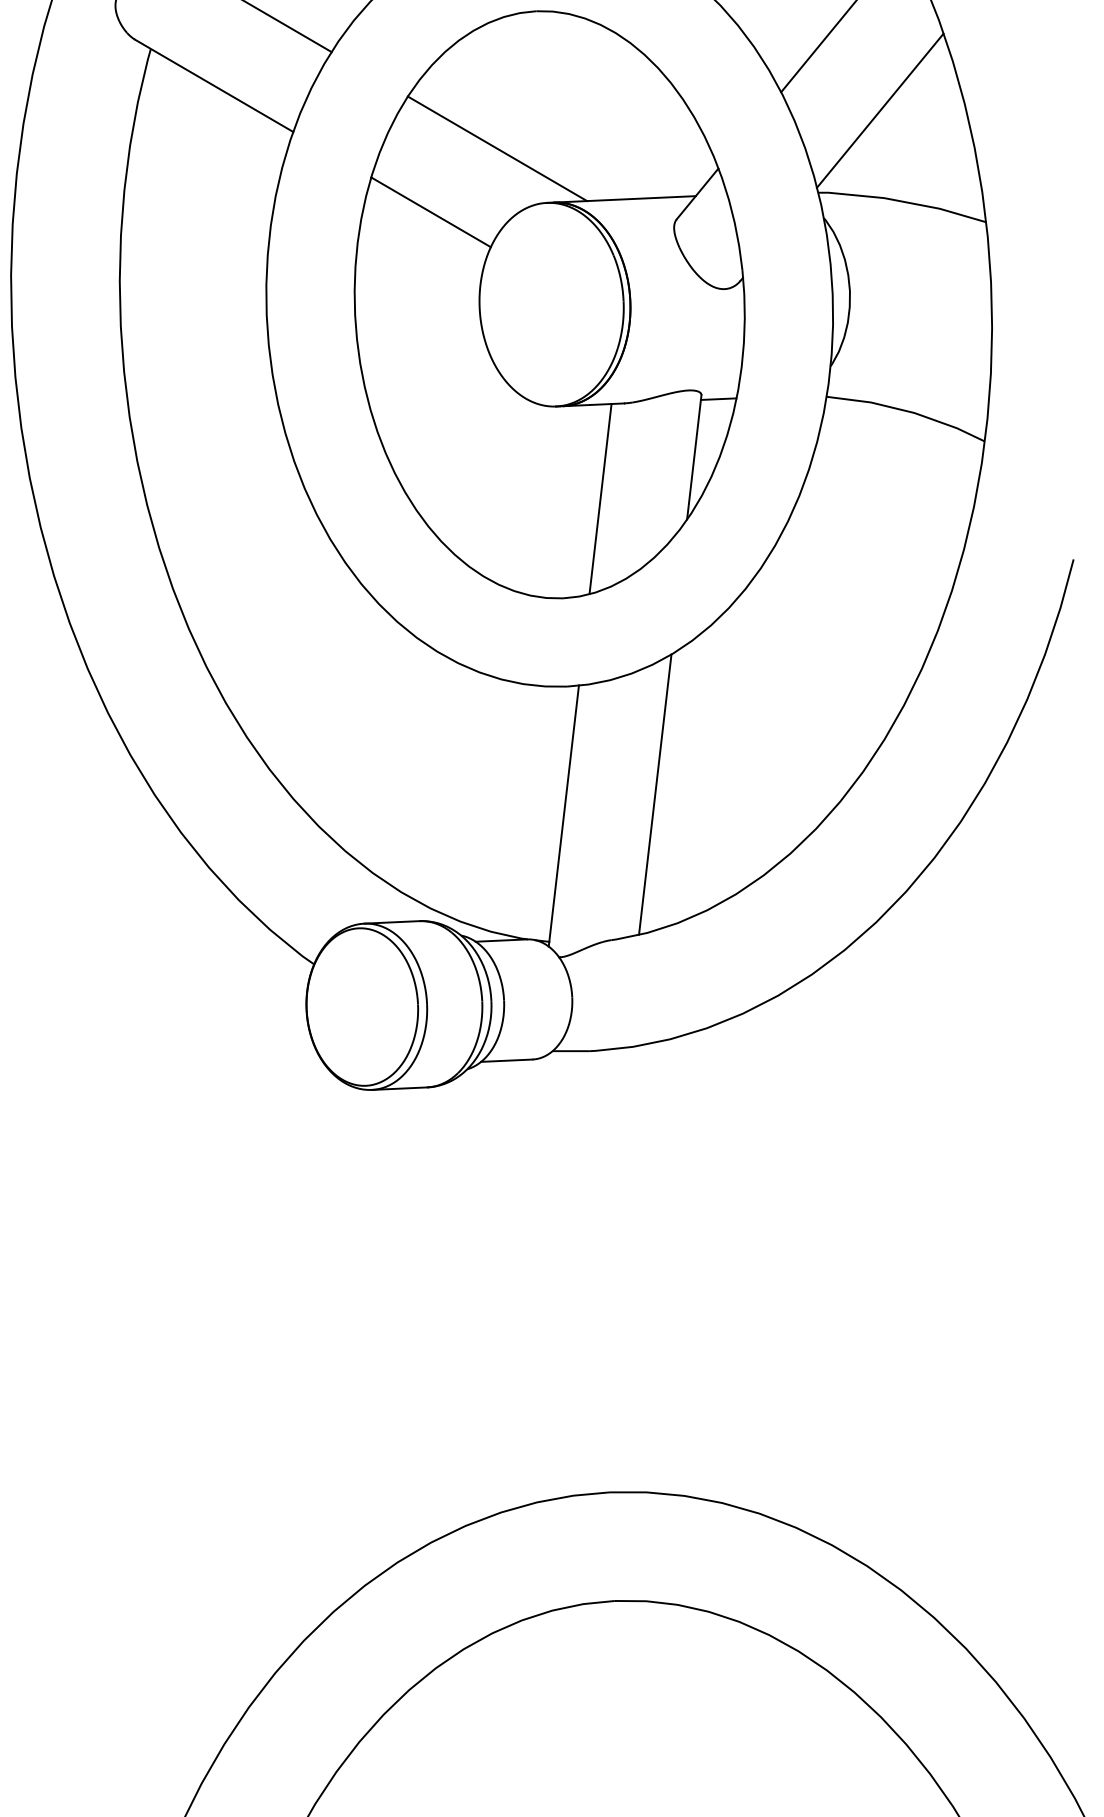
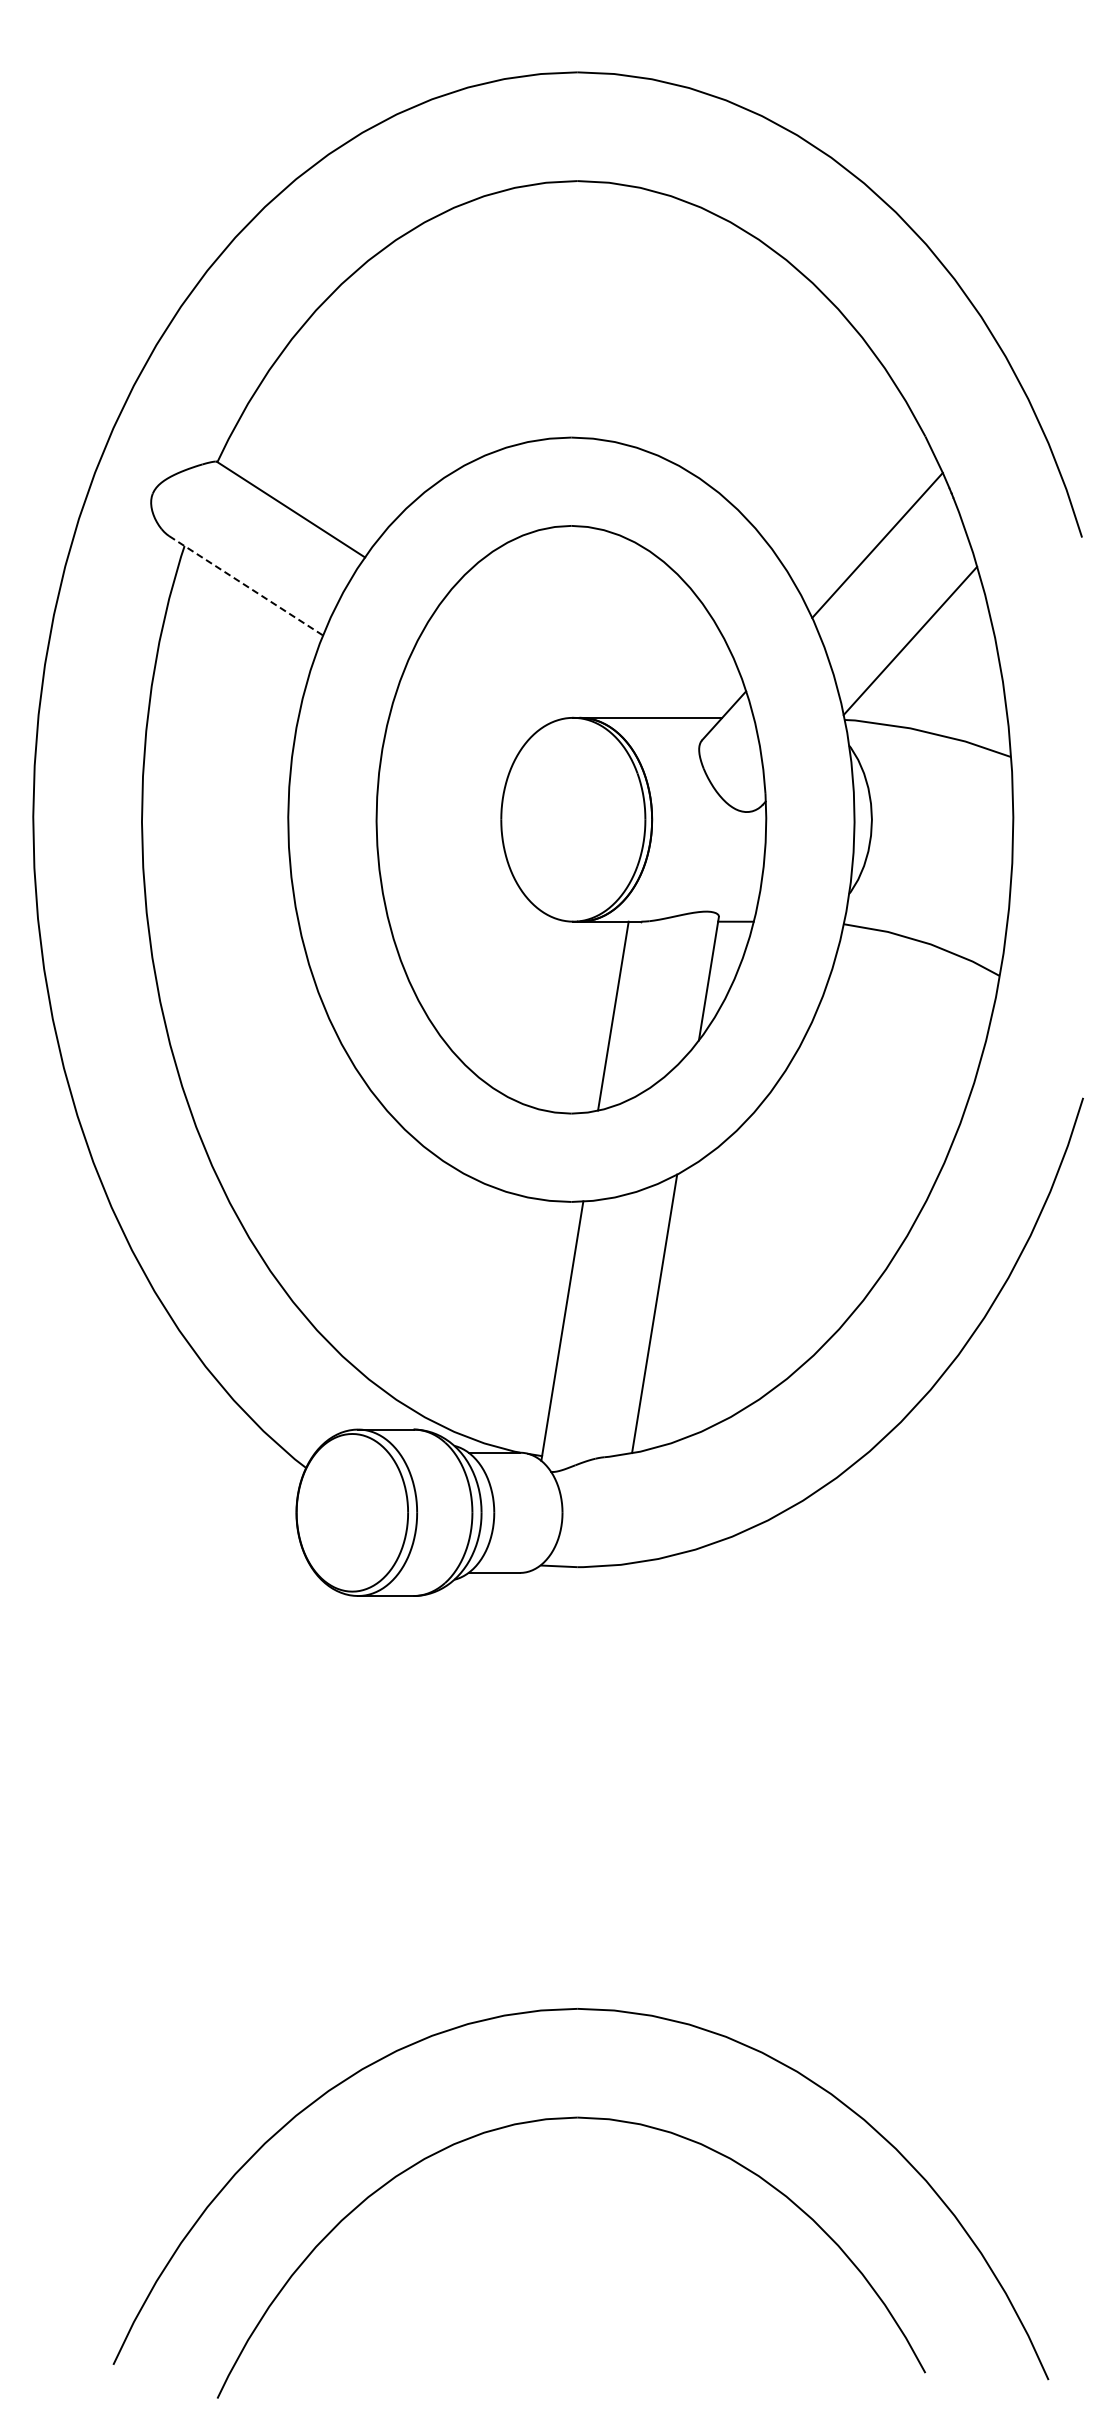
line: (214, 85) -> (246, 585), solid -> dashed
line: (497, 148) -> (526, 661), removed
line: (430, 211) -> (456, 721), removed

